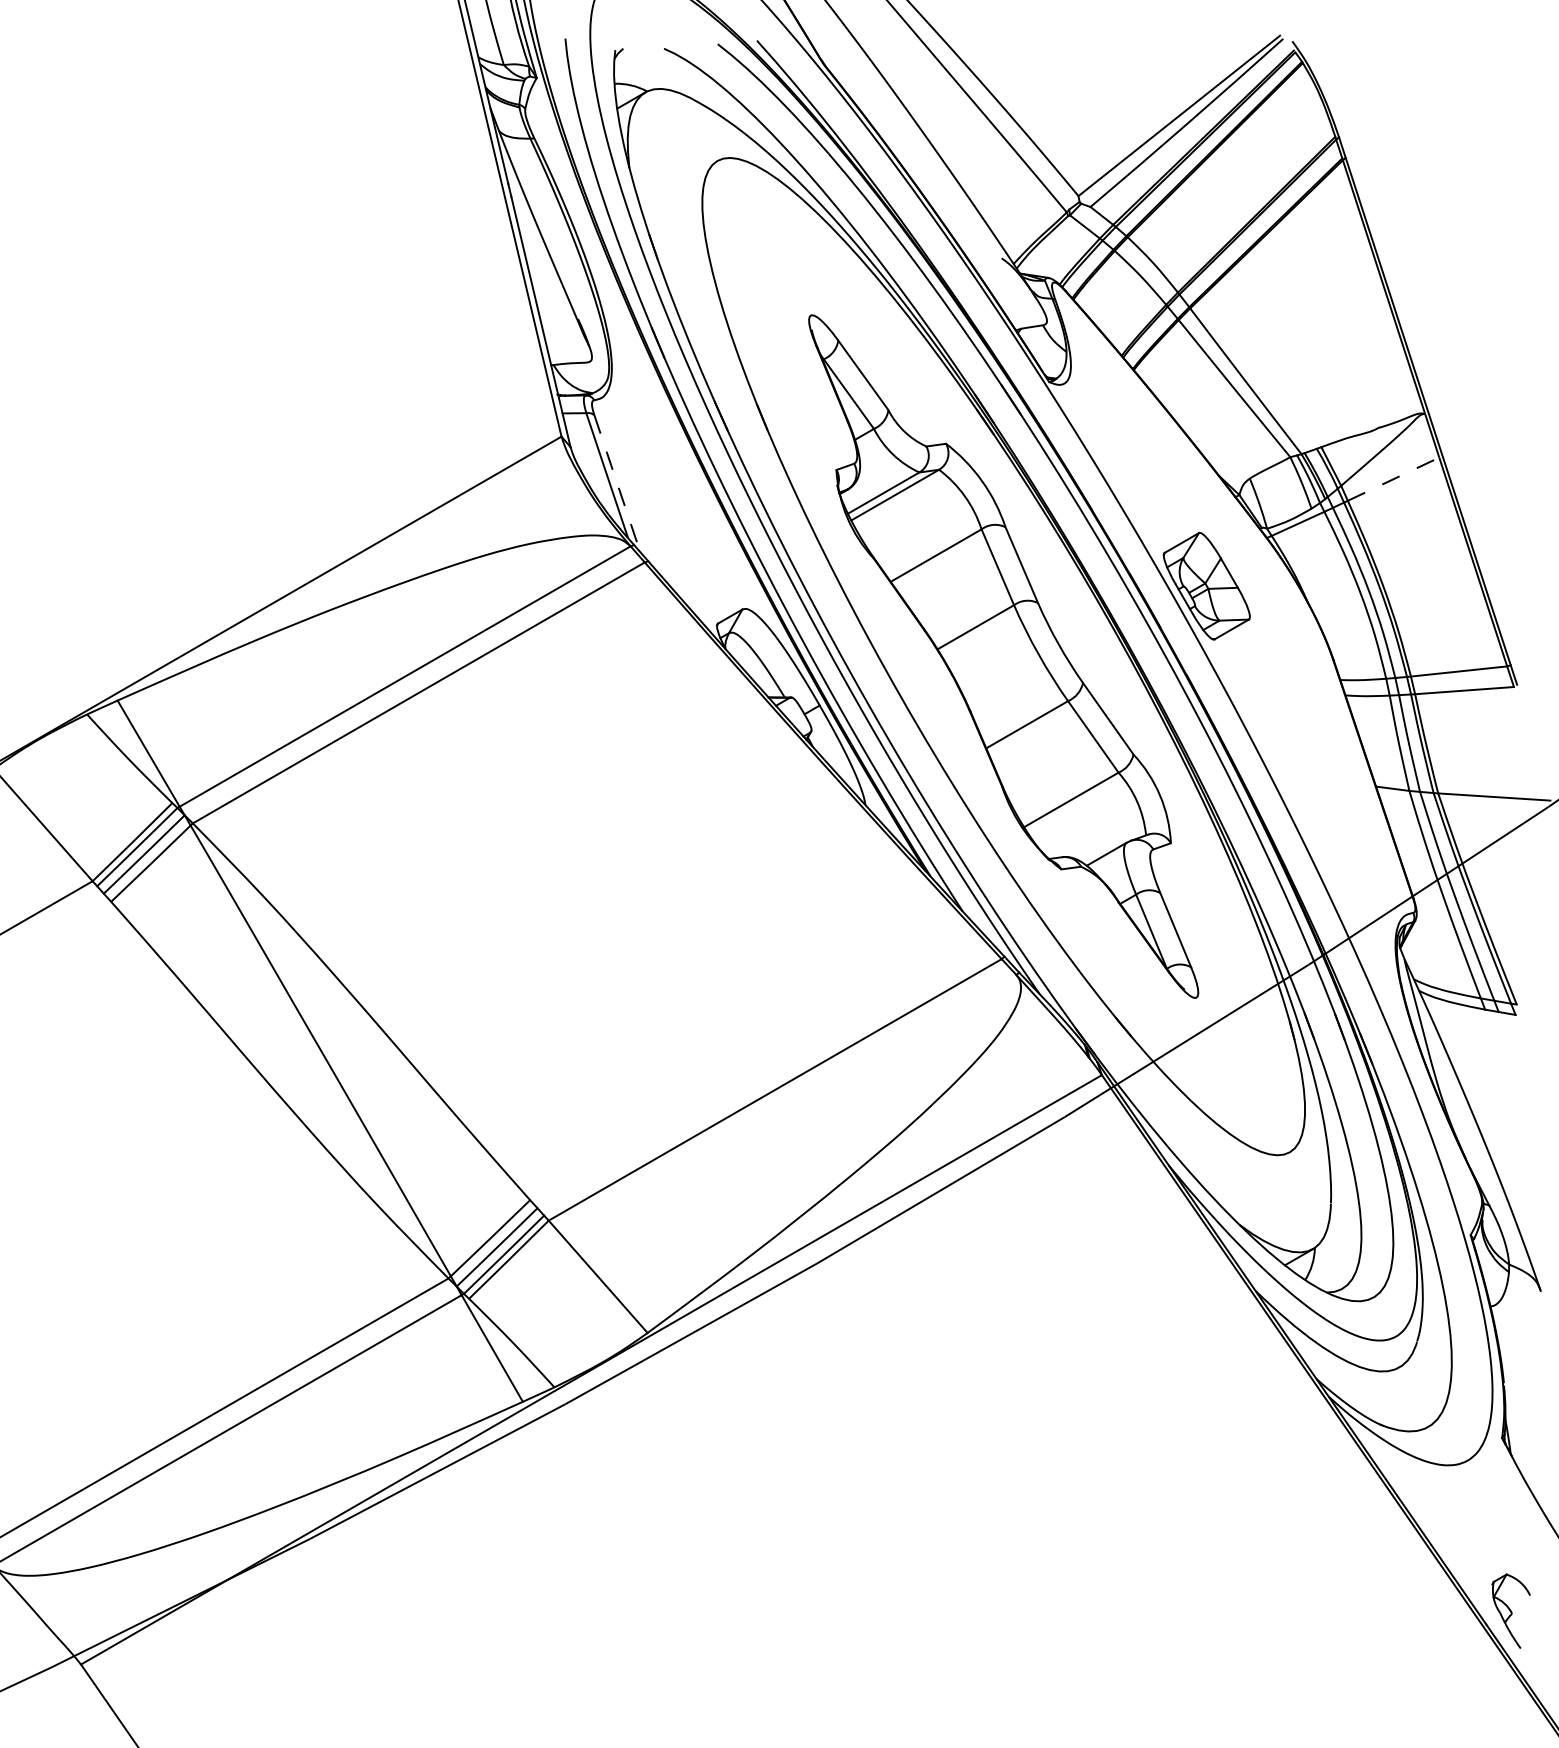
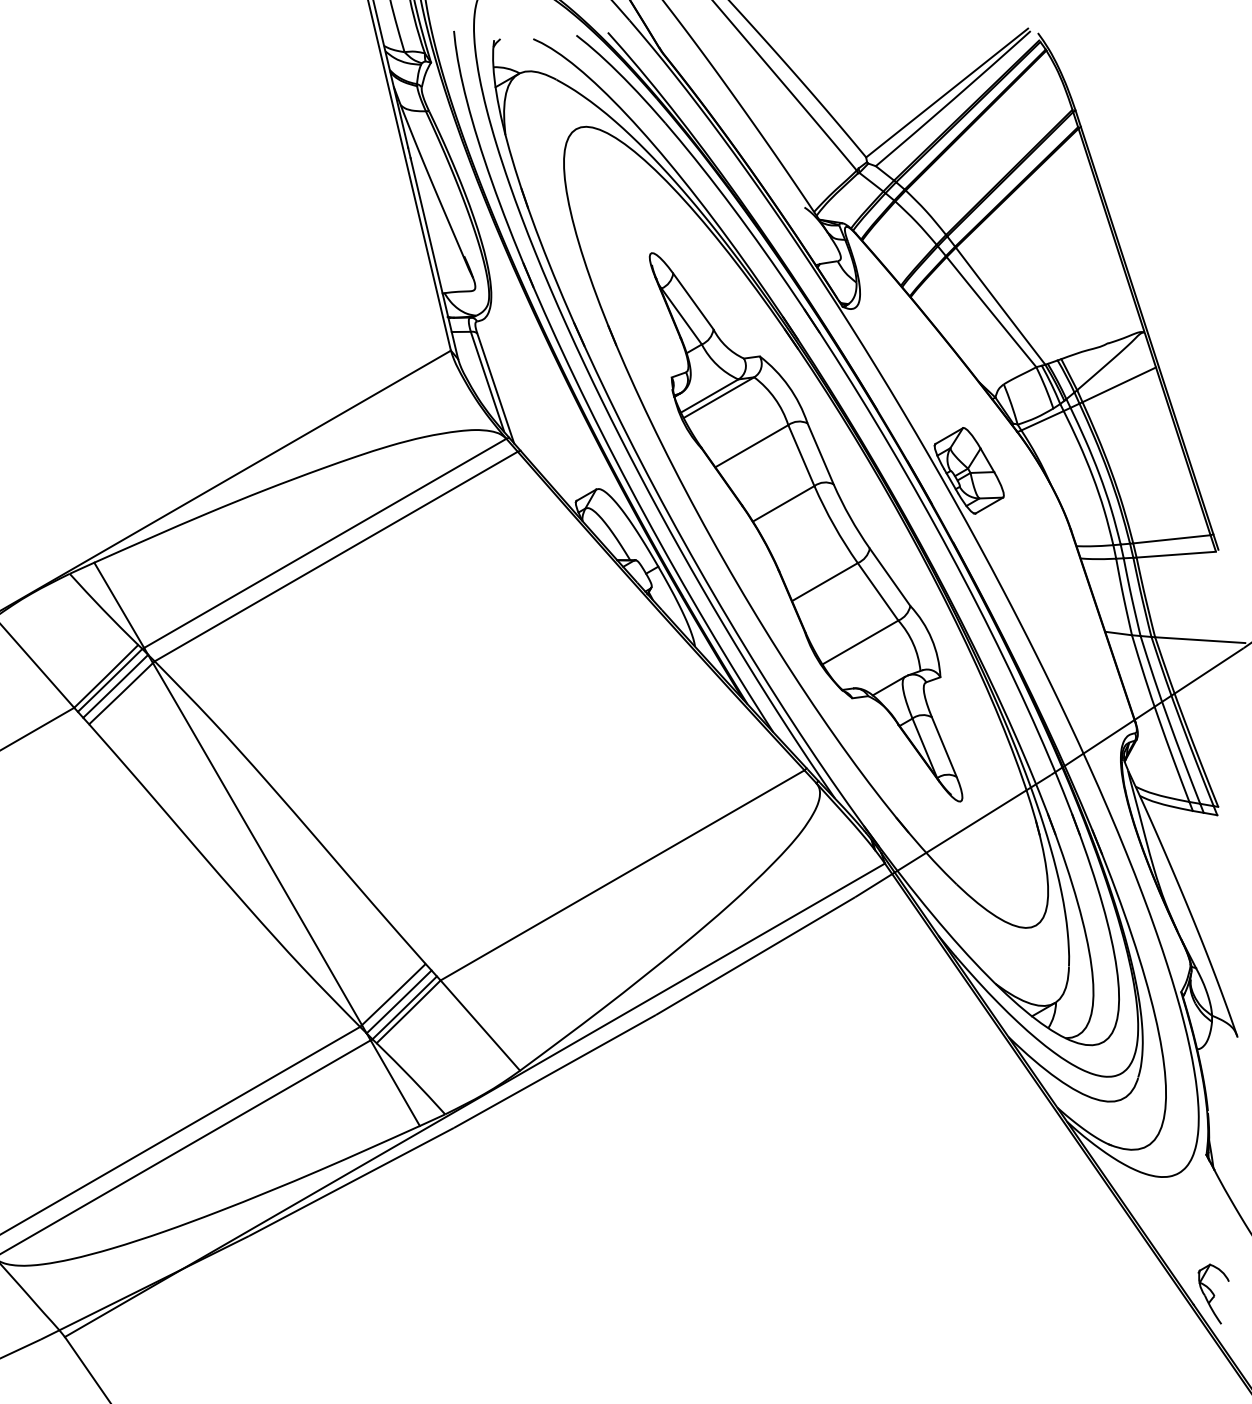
line: (1393, 479) -> (1119, 385), dashed -> solid
line: (617, 484) -> (495, 389), dashed -> solid

